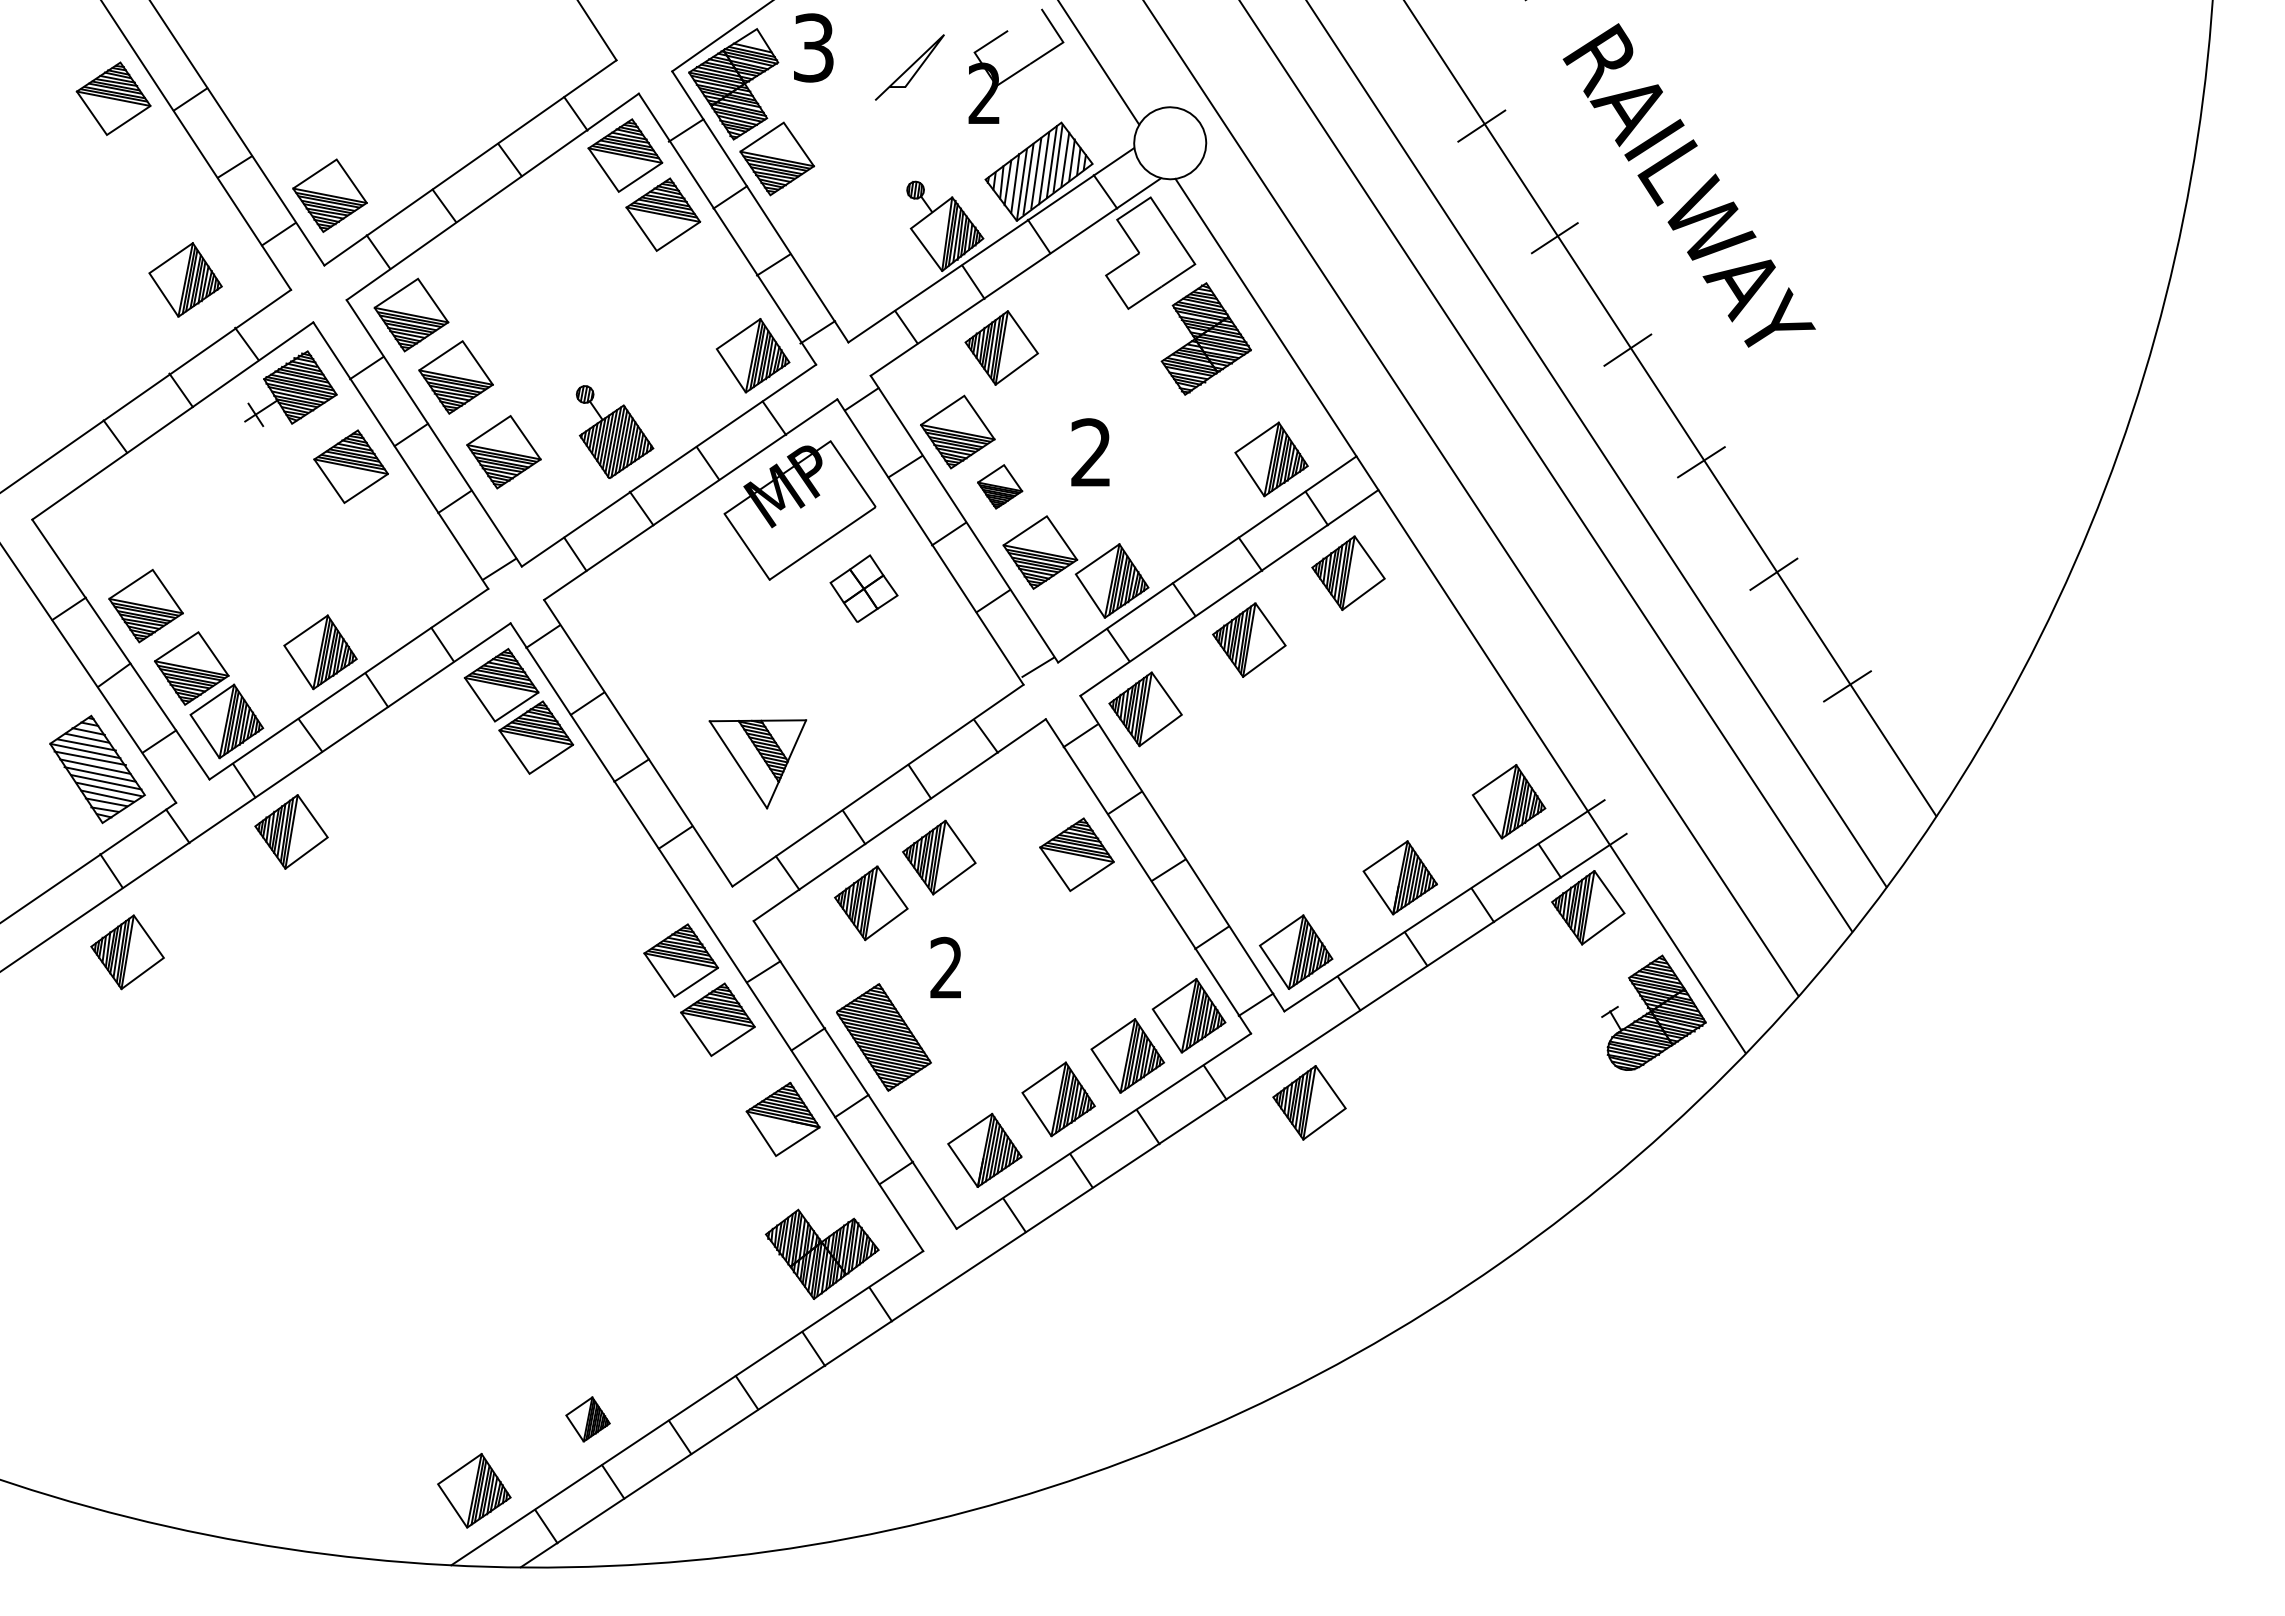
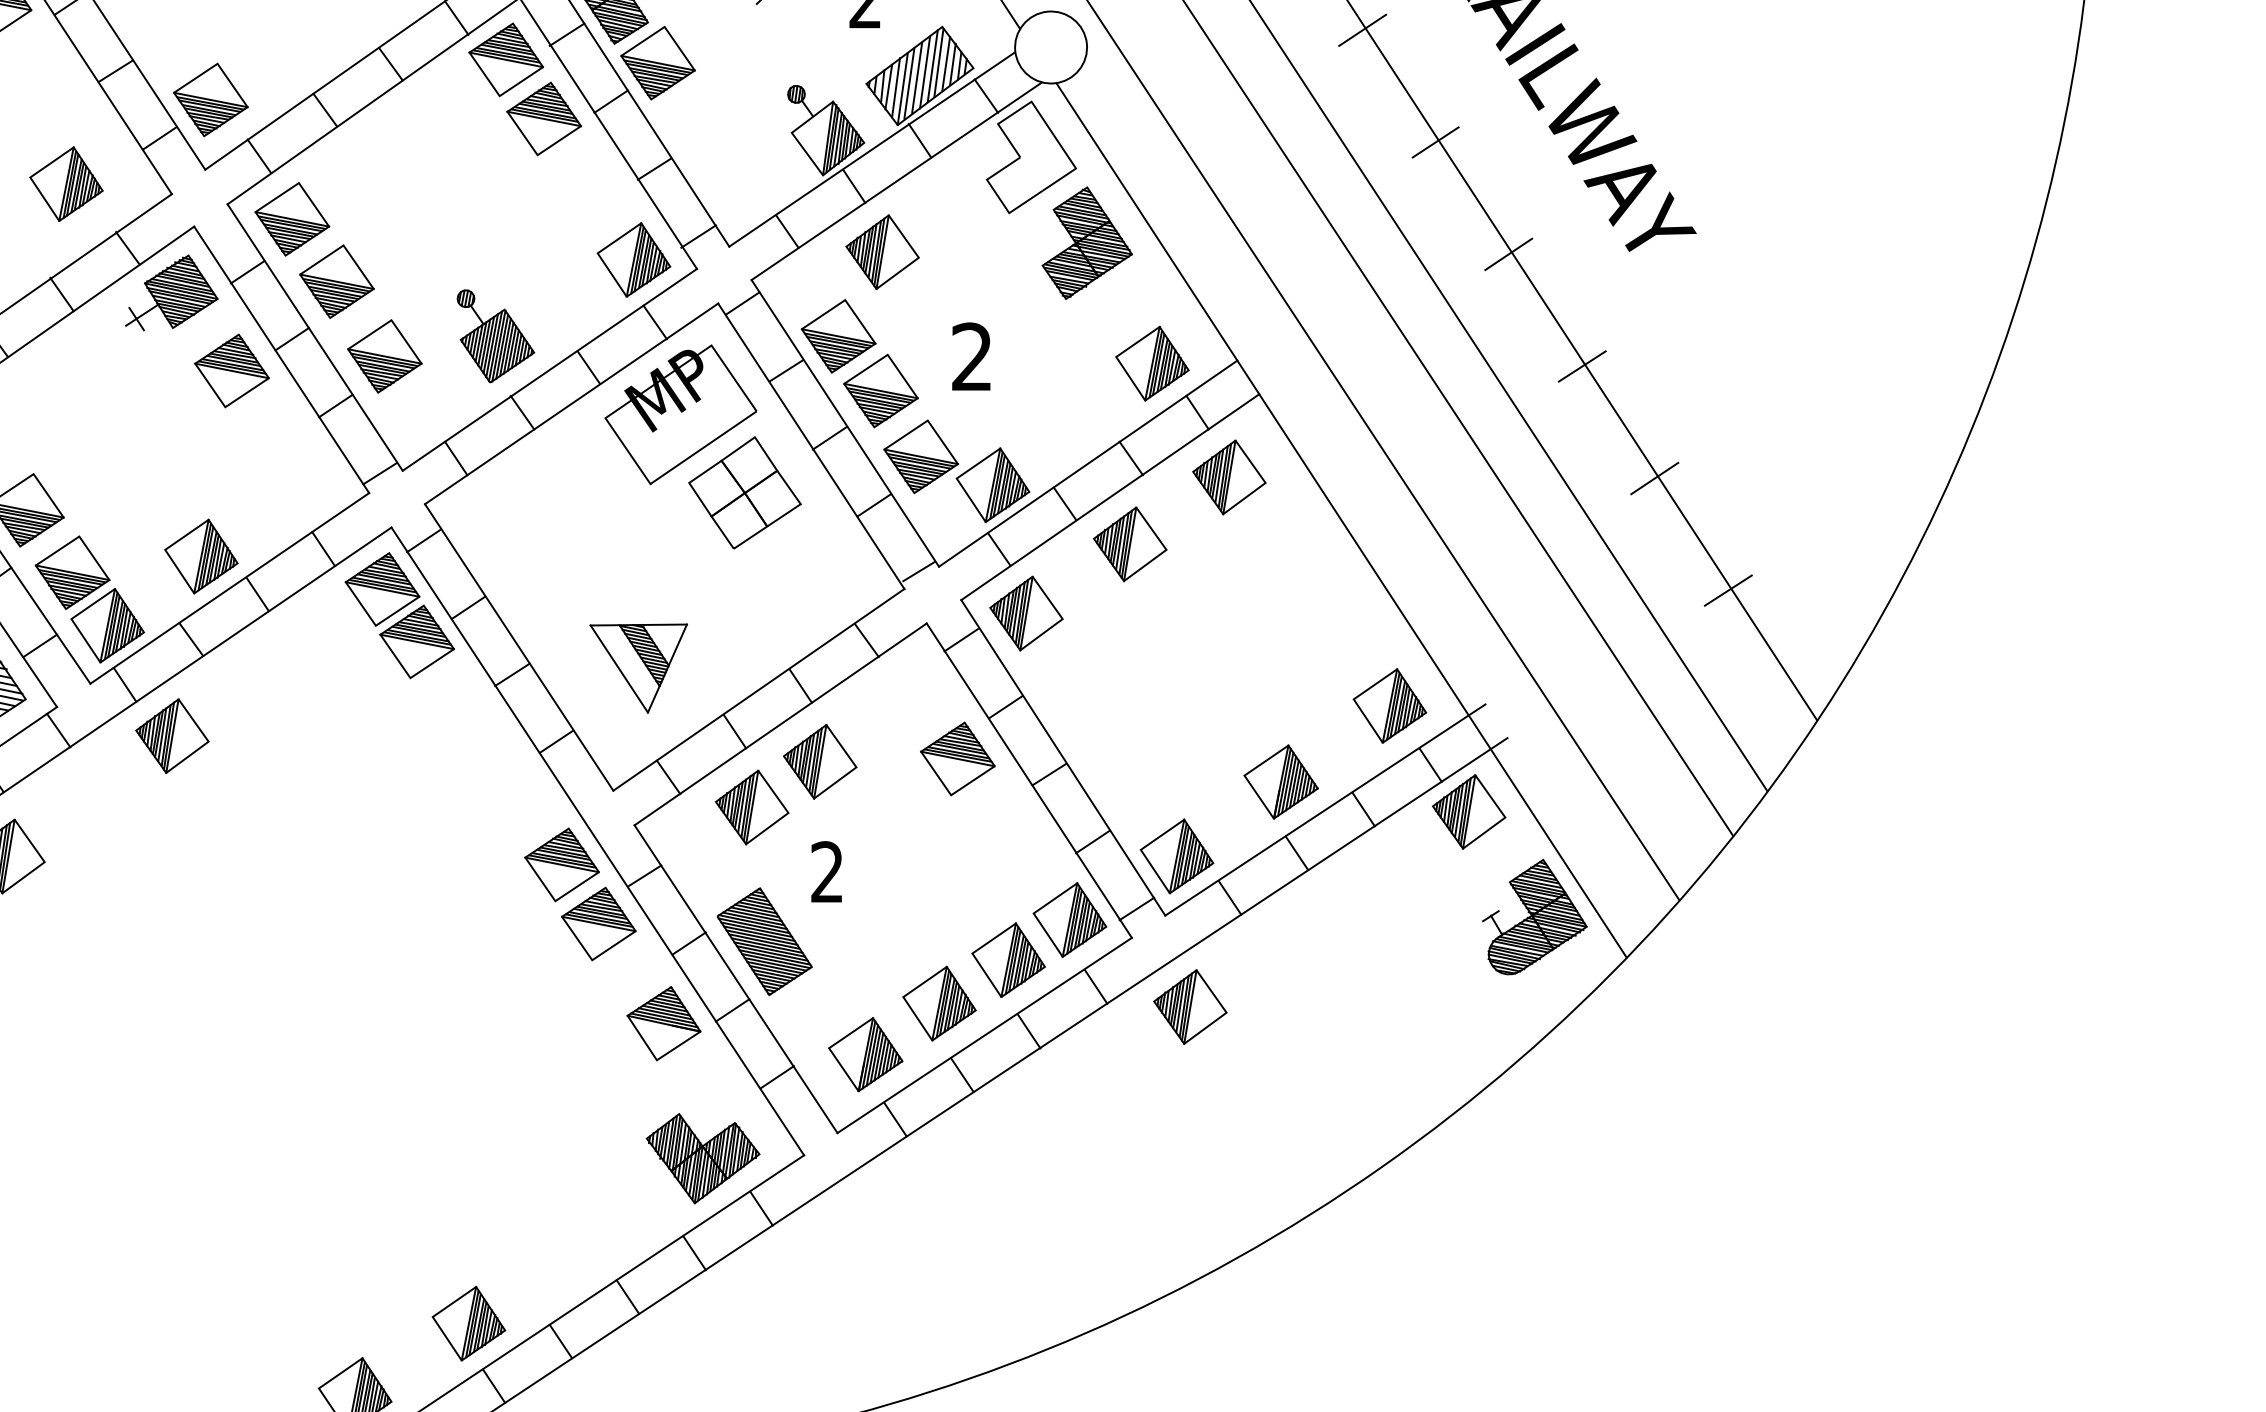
part: (999, 486) -> (880, 390), size x1.67
part: (863, 588) -> (744, 492), size x1.67
part: (587, 1419) -> (468, 1323), size x1.67

